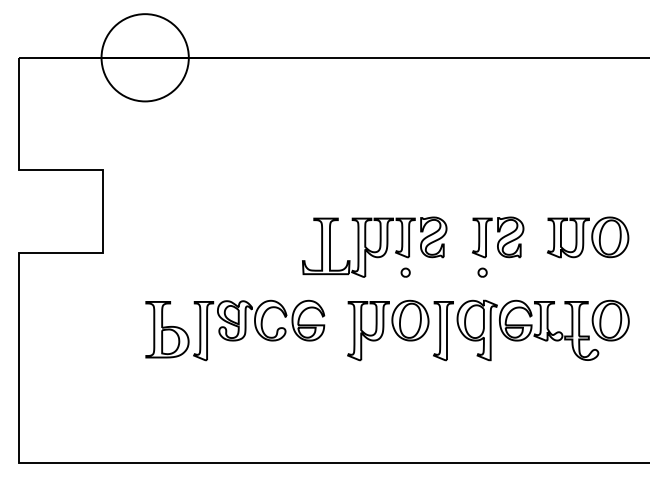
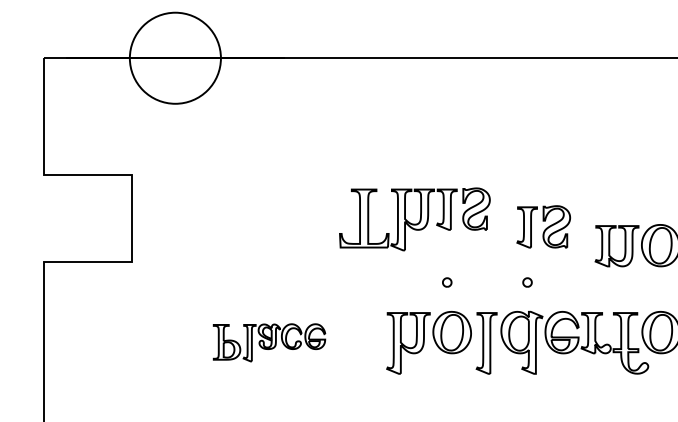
part: (498, 237) -> (544, 227), moved
part: (374, 246) -> (414, 218), moved
part: (235, 330) -> (269, 342), size x0.6

